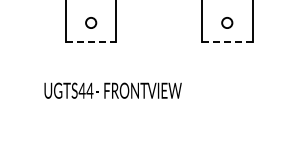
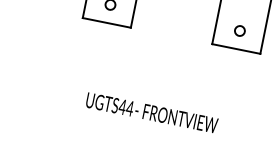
line: (91, 41) -> (107, 22), dashed -> solid
line: (226, 41) -> (235, 48), dashed -> solid
text: (112, 90) -> (151, 112), moved

